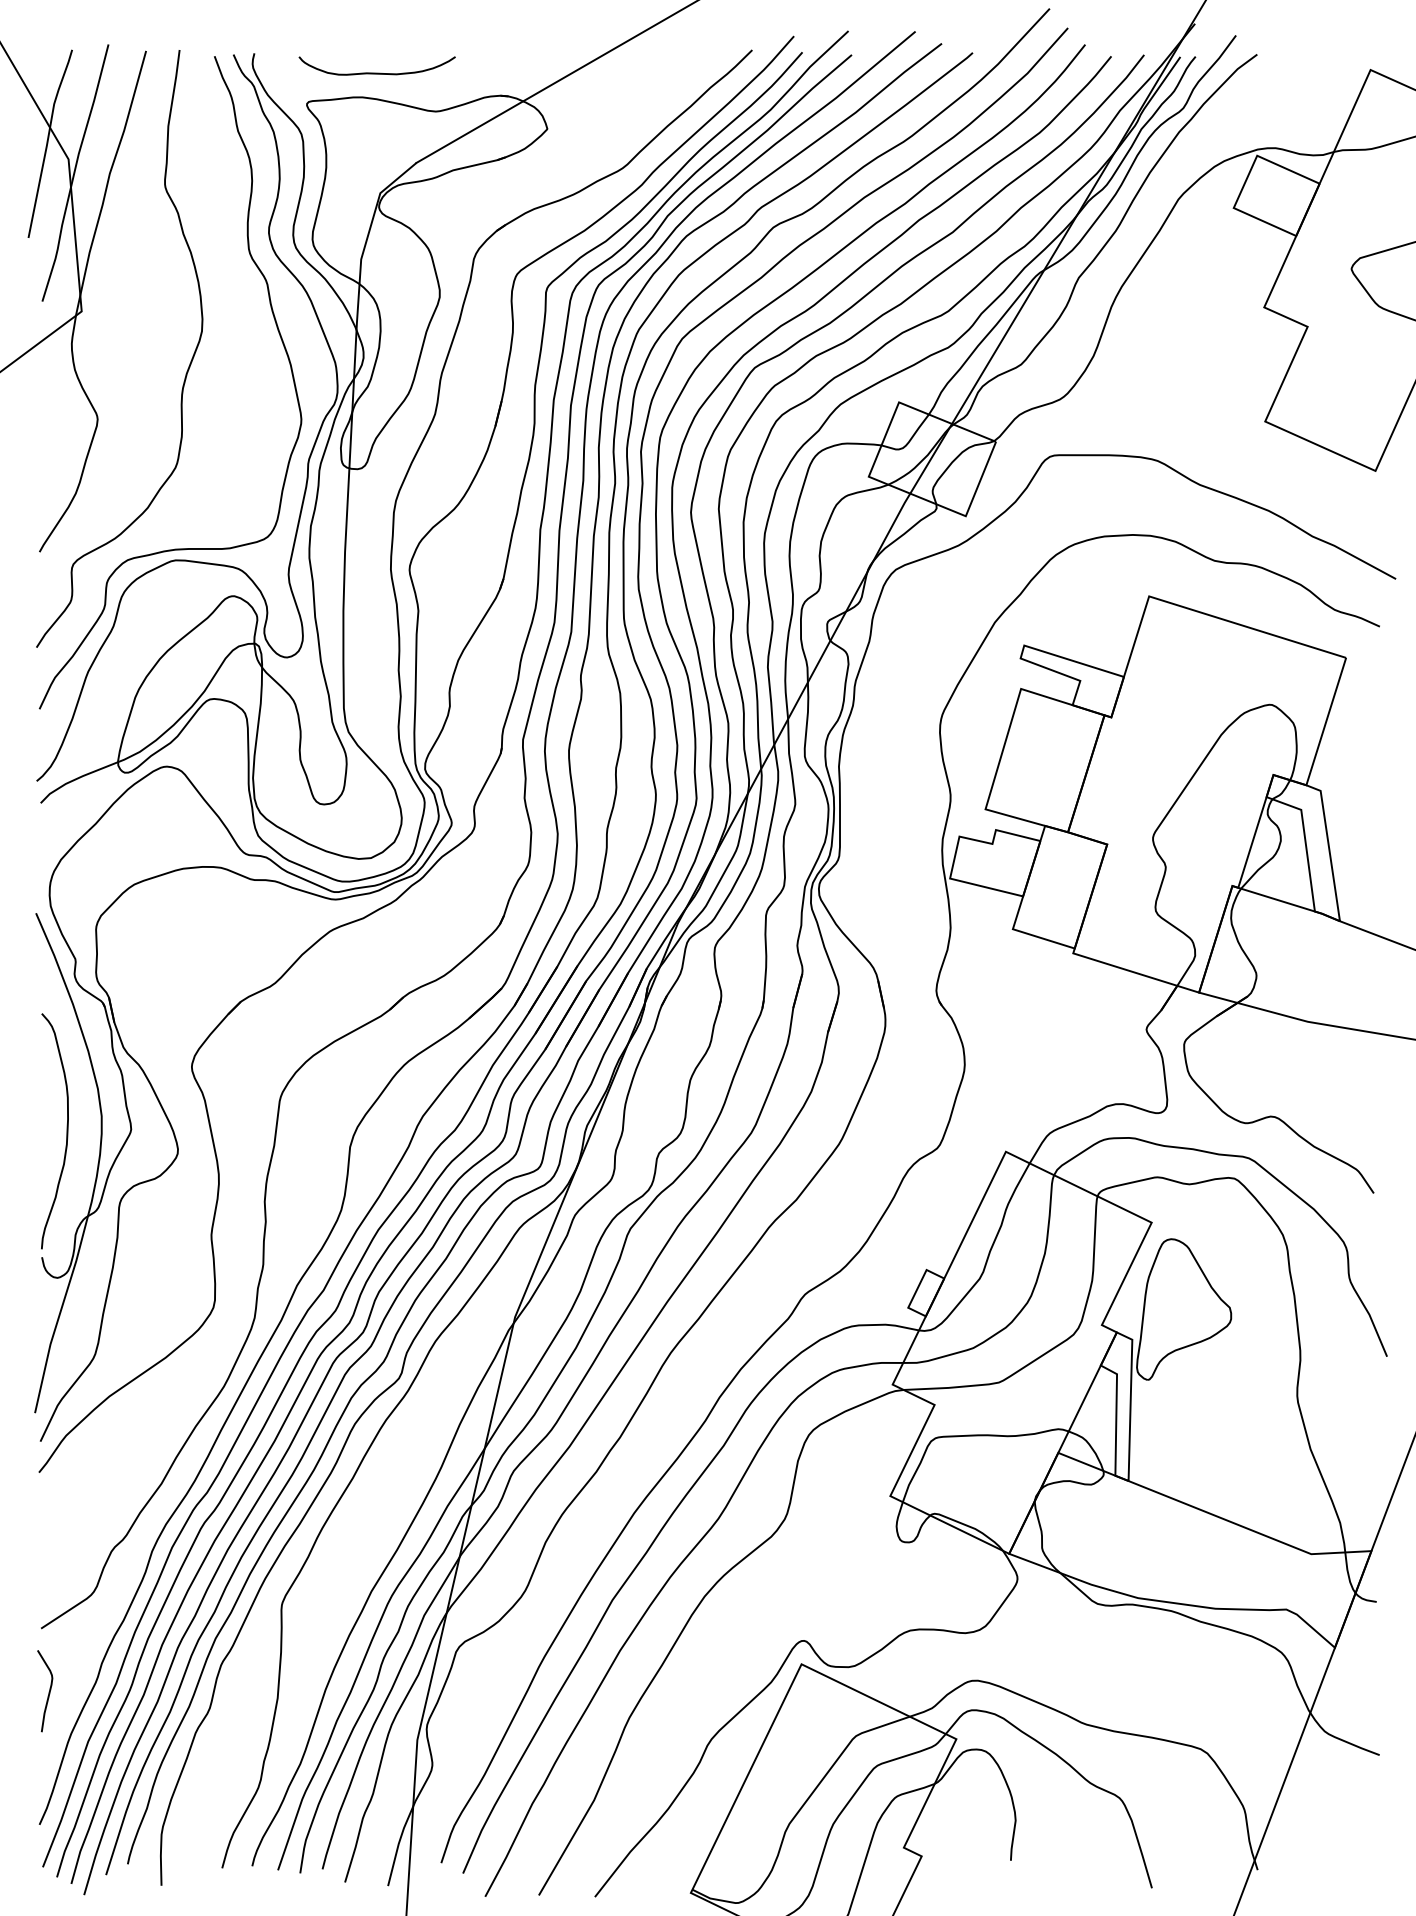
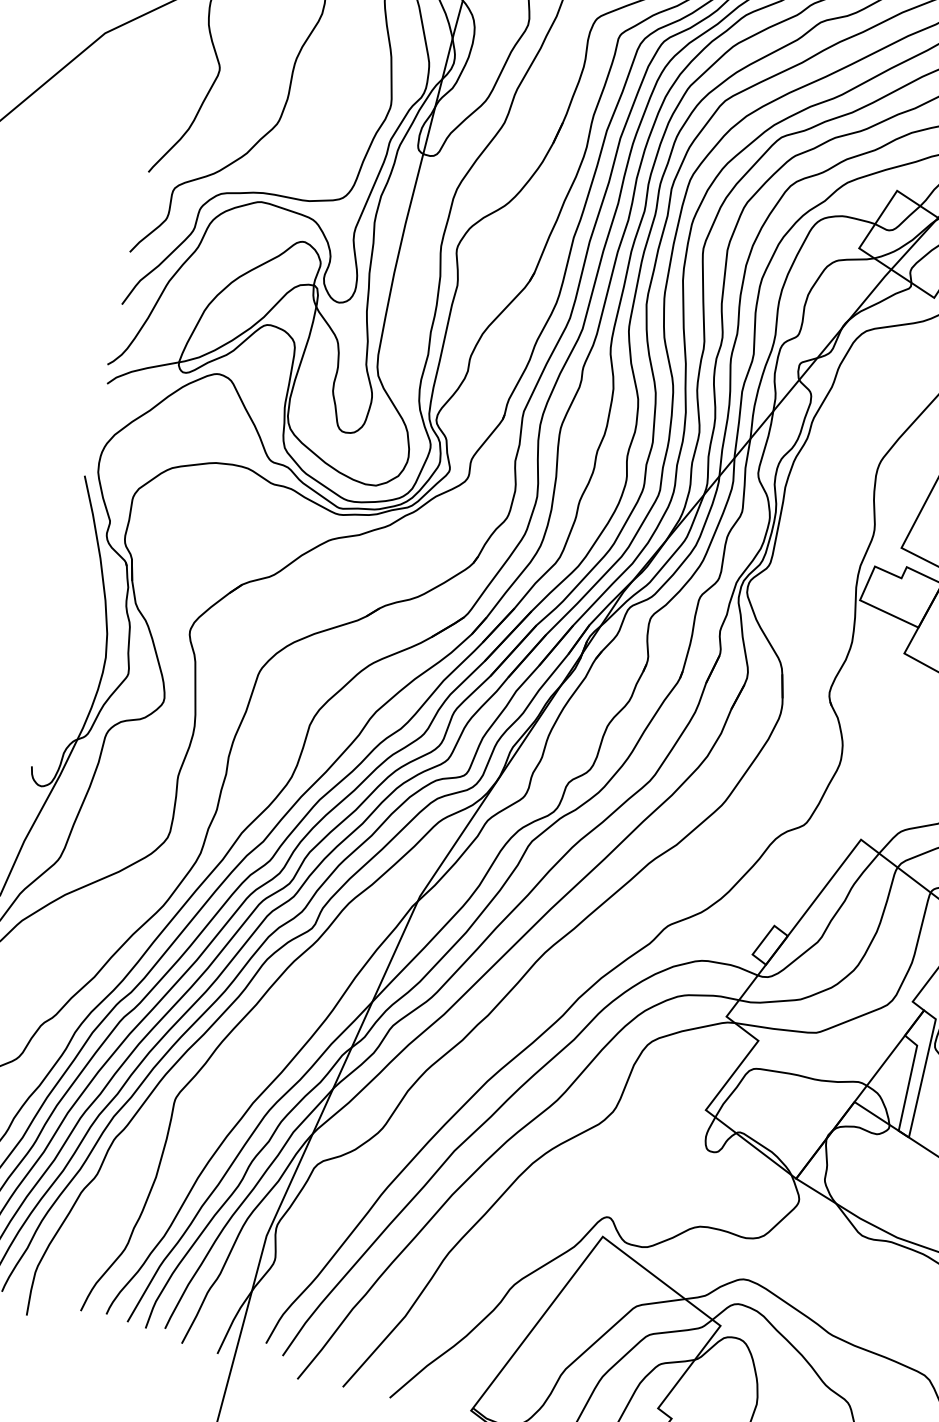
curve: (66, 1131) -> (73, 664), removed

